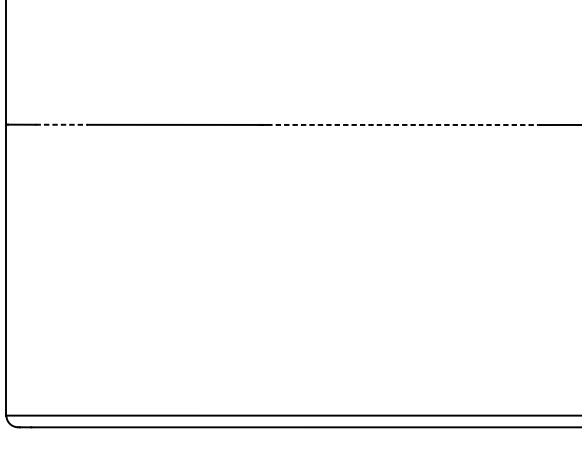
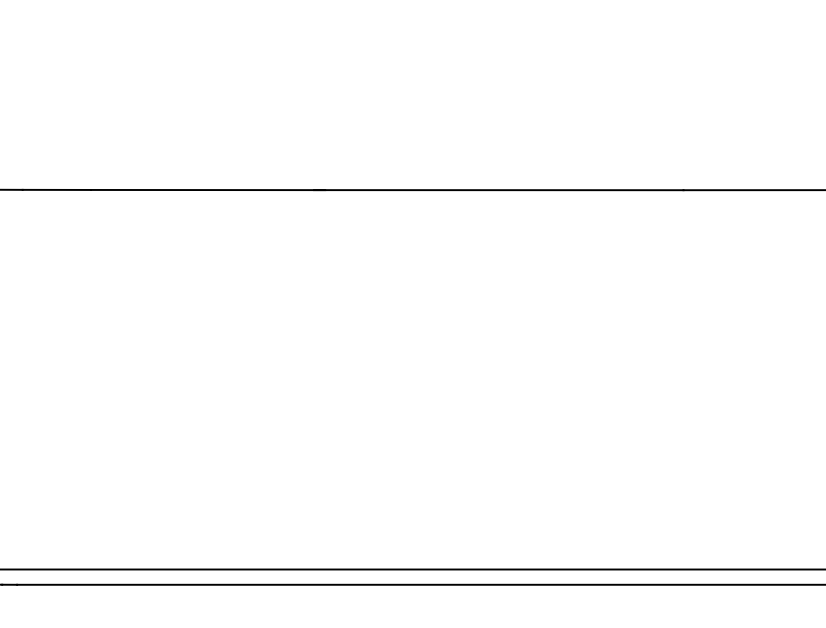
line: (62, 124) -> (57, 189), dashed -> solid
line: (400, 125) -> (498, 190), dashed -> solid

